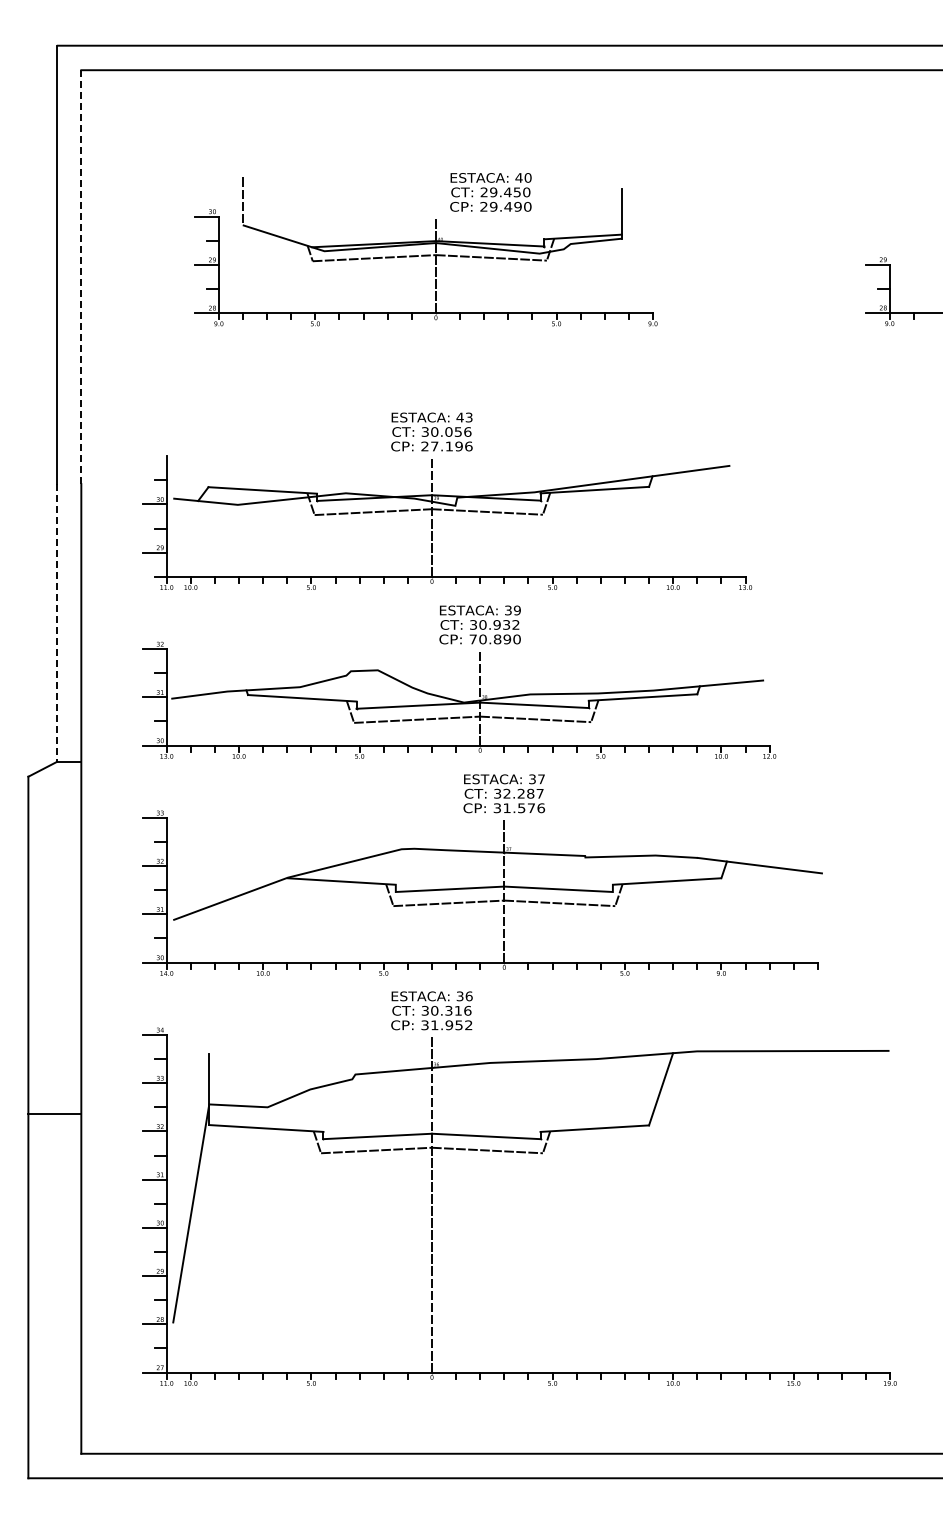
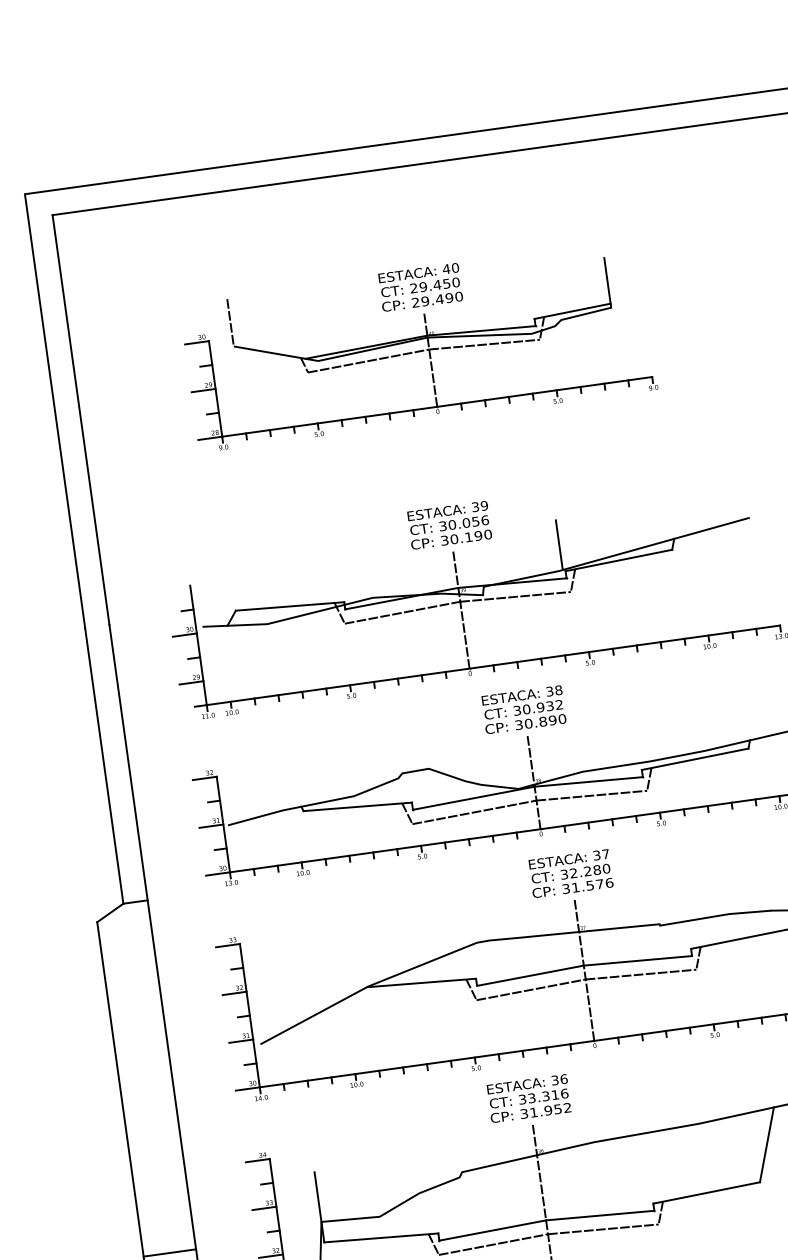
text: (490, 192) -> (420, 287), moved
line: (81, 277) -> (81, 420), dashed -> solid
text: (464, 417) -> (479, 506), 43 -> 39
text: (446, 446) -> (466, 537), 27.196 -> 30.190
line: (537, 466) -> (558, 544), added
text: (516, 610) -> (557, 690), 39 -> 38
line: (56, 623) -> (104, 766), dashed -> solid
text: (472, 639) -> (518, 725), 70.890 -> 30.890
text: (539, 793) -> (605, 868), 32.287 -> 32.280
text: (434, 1010) -> (531, 1097), 30.316 -> 33.316

